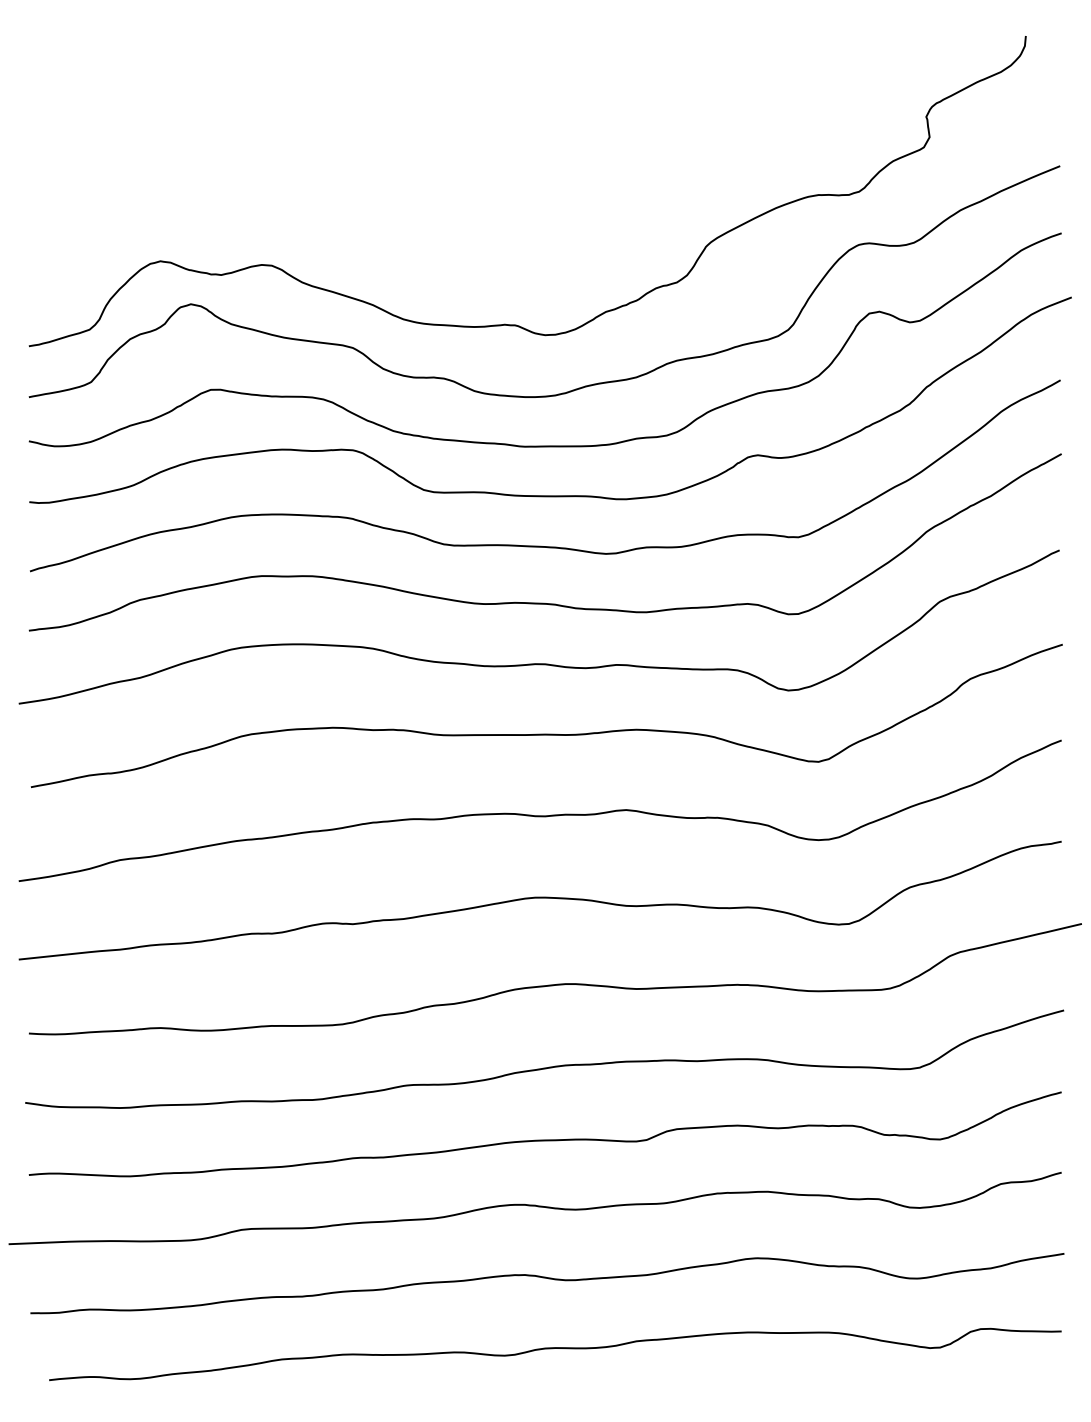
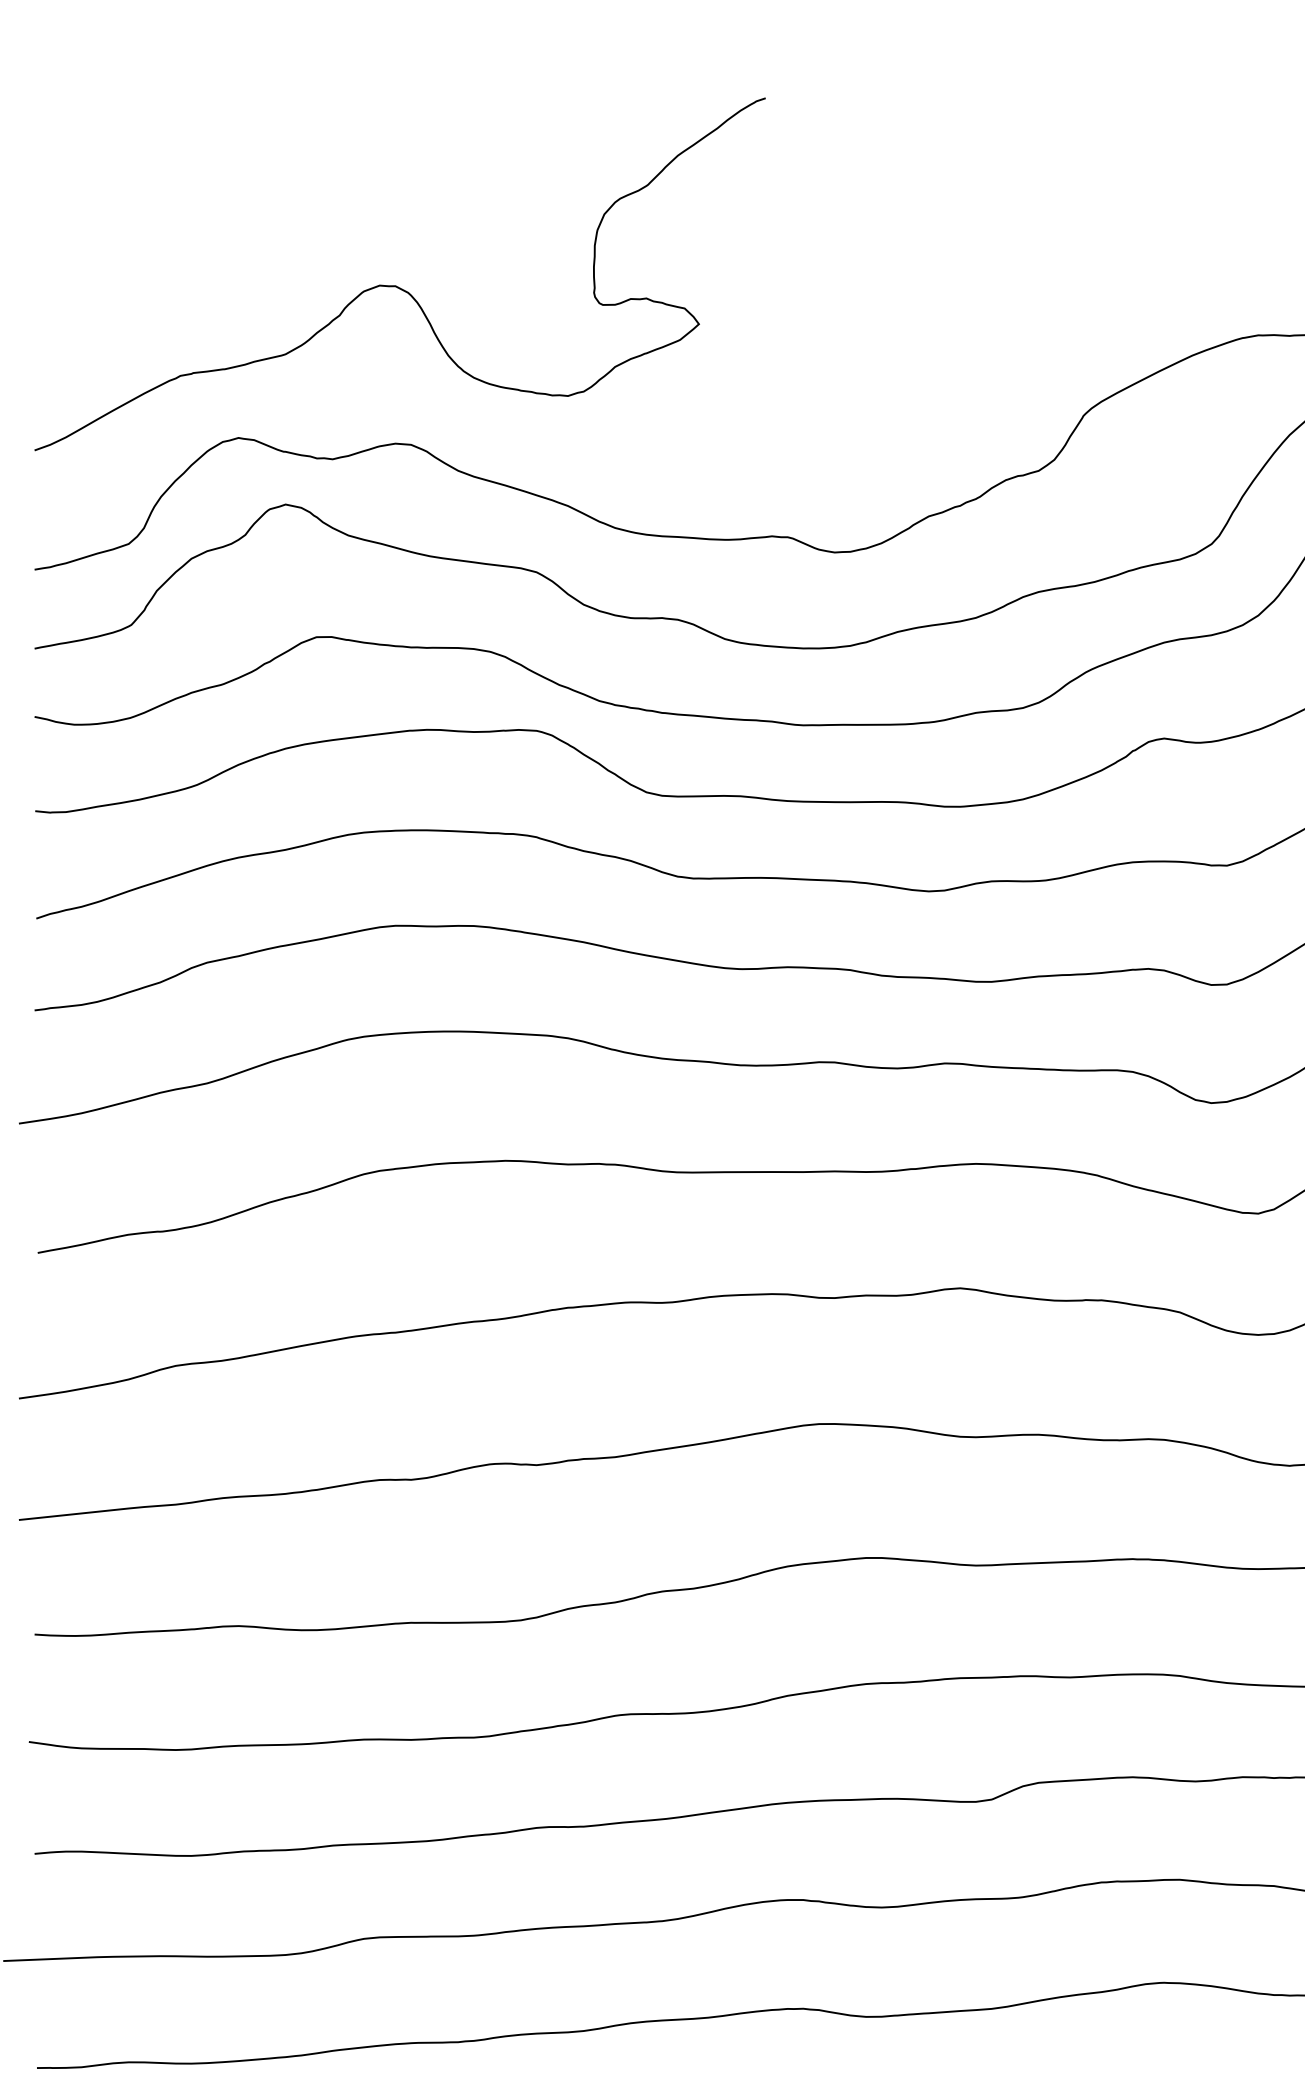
curve: (262, 162) -> (396, 284), added

